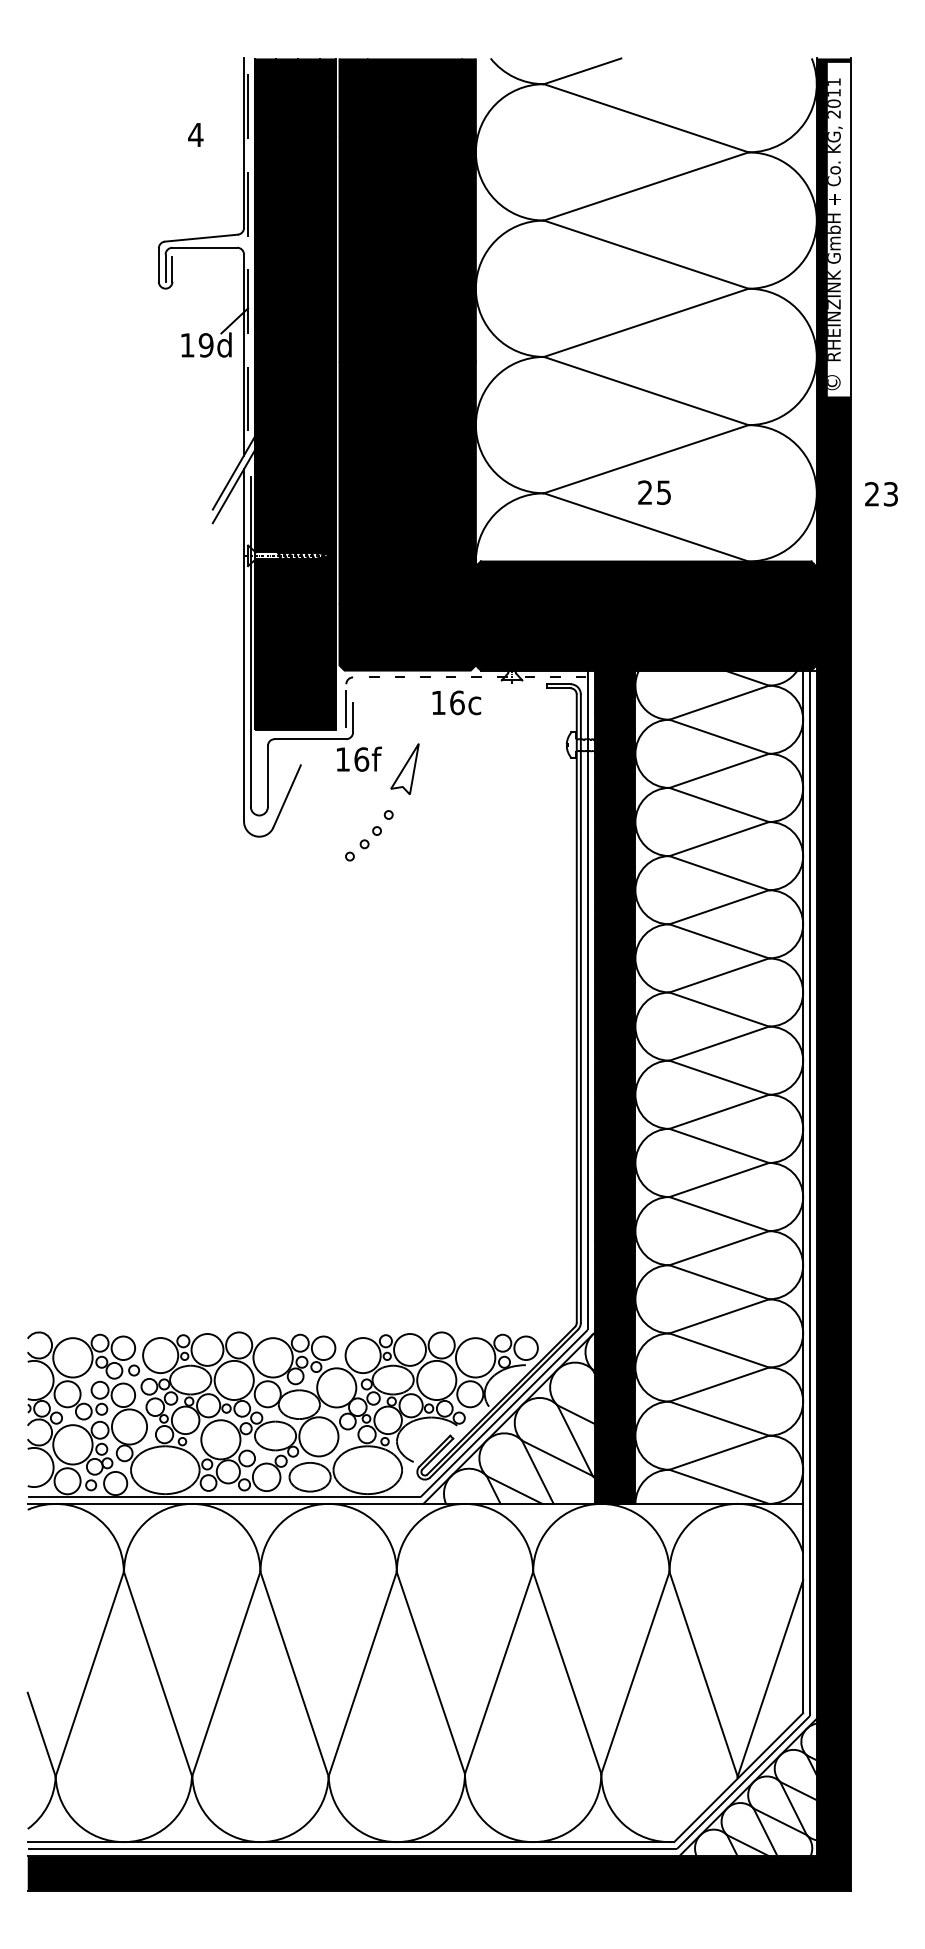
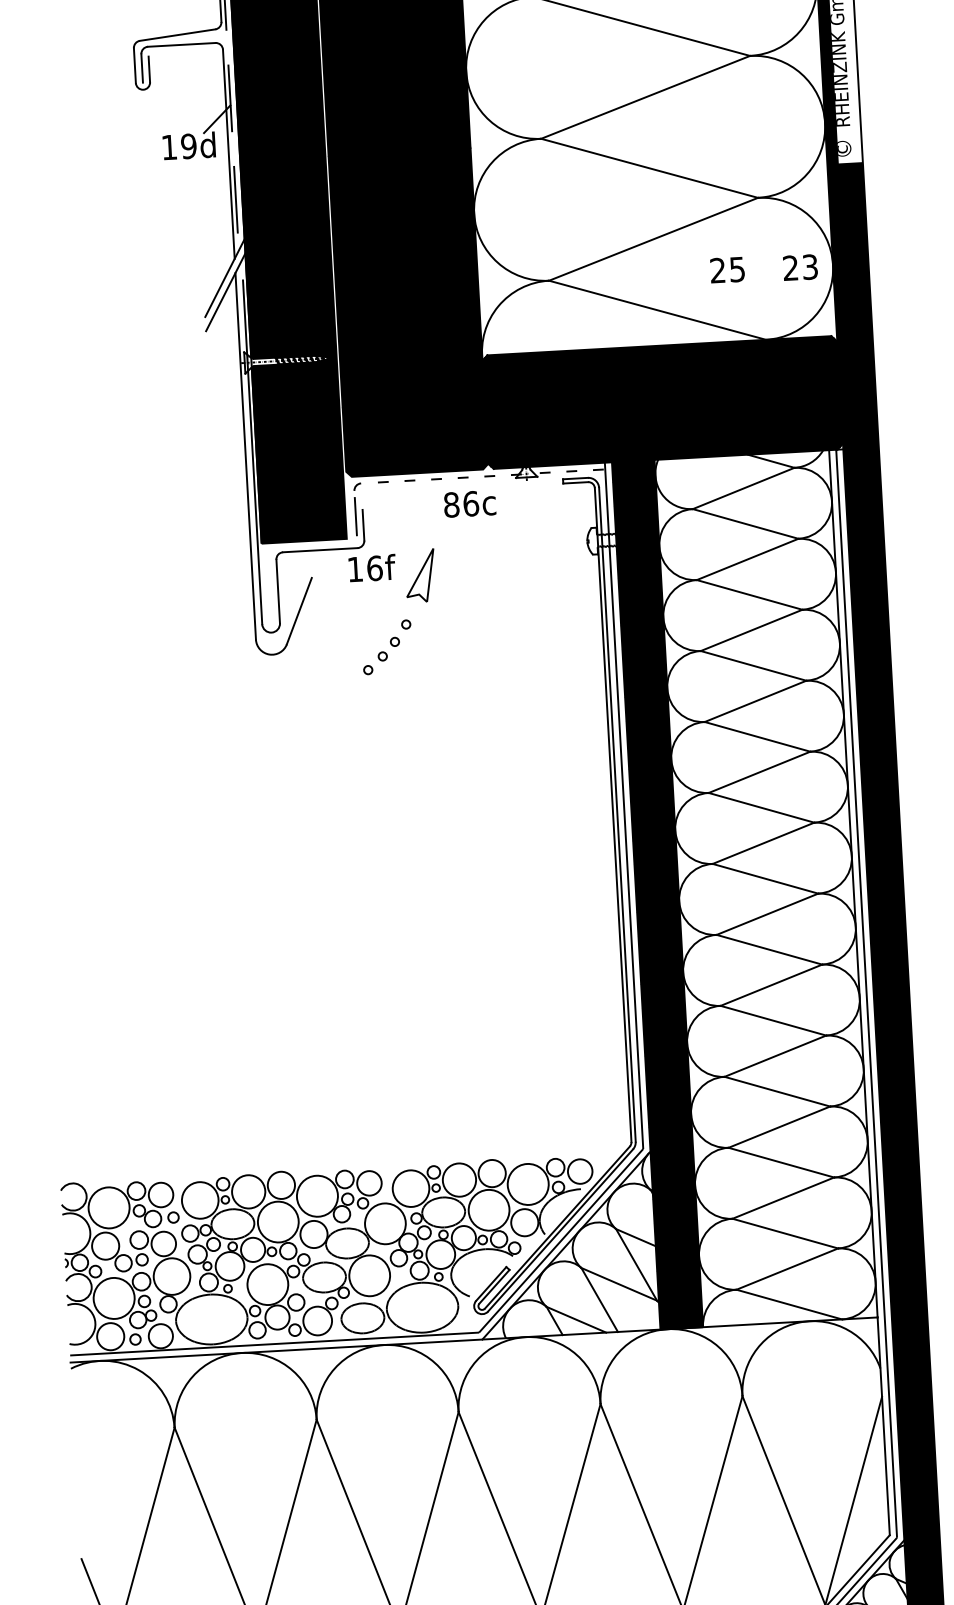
text: (654, 492) -> (727, 269), moved
text: (881, 494) -> (800, 267), moved
text: (438, 702) -> (451, 504), 16c -> 86c

